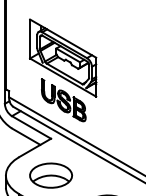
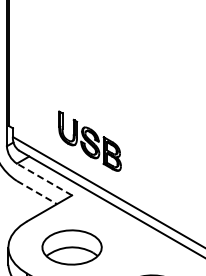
part: (62, 57) -> (88, 81), removed
line: (31, 127) -> (44, 179), solid -> dashed
line: (26, 136) -> (37, 192), solid -> dashed

